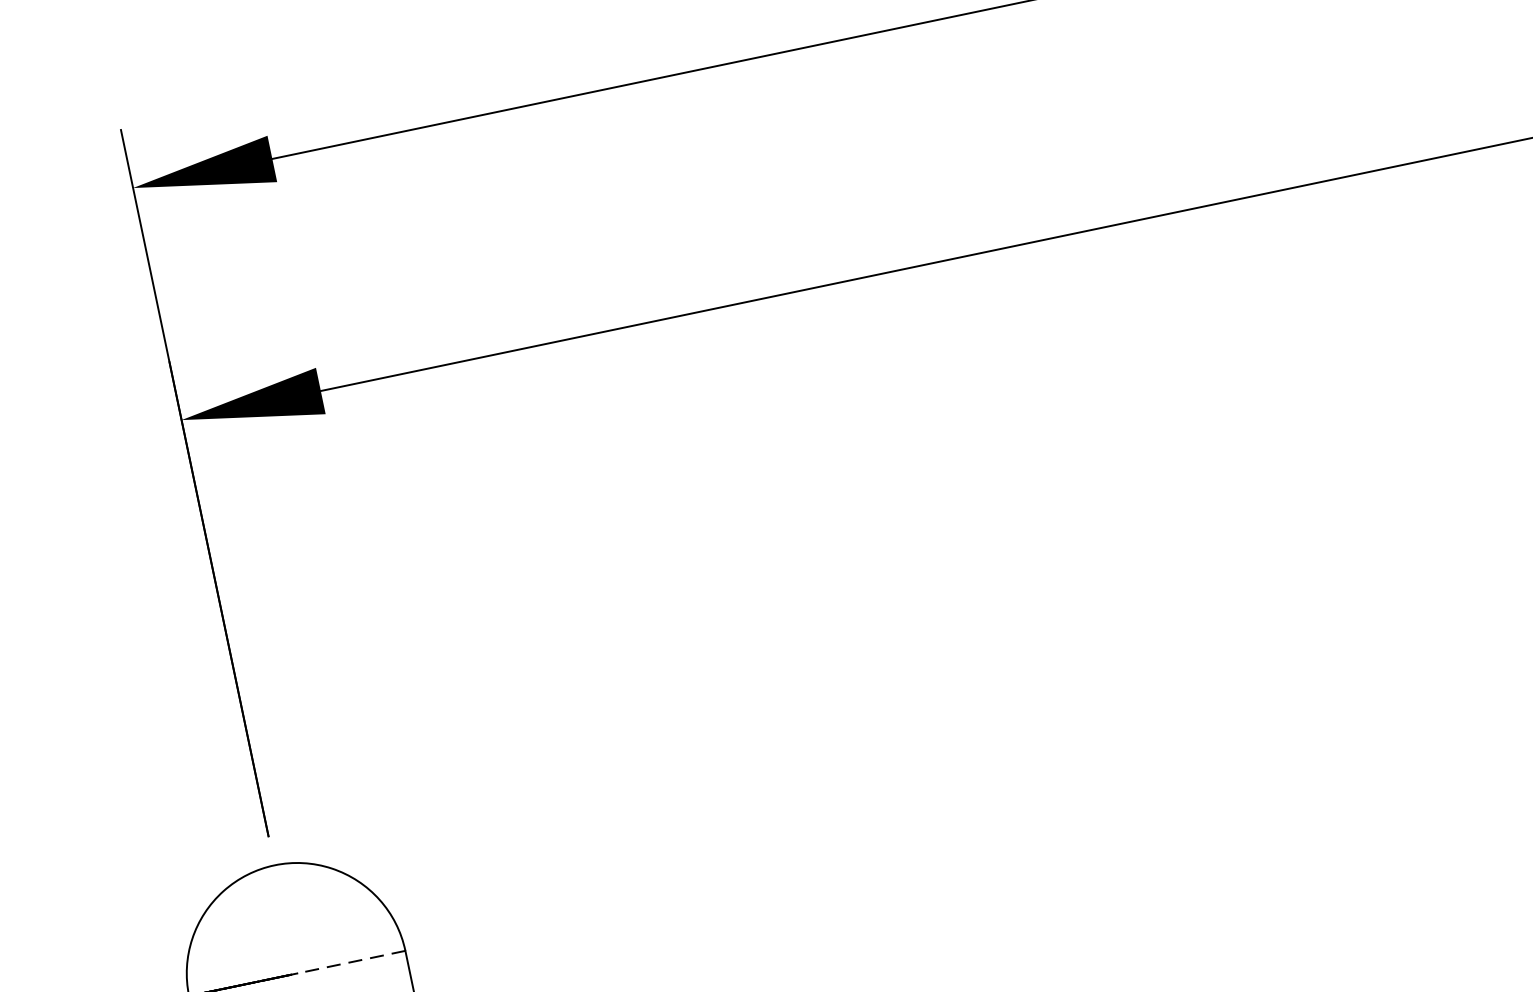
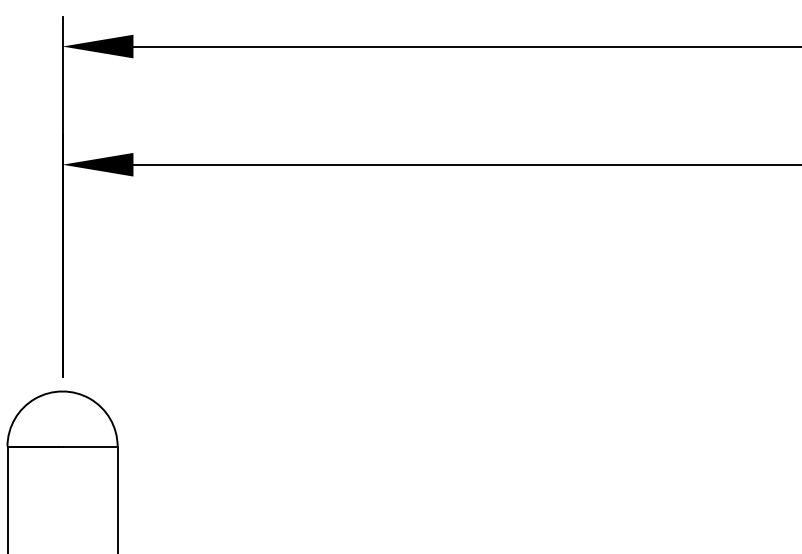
line: (352, 961) -> (90, 446), dashed -> solid

